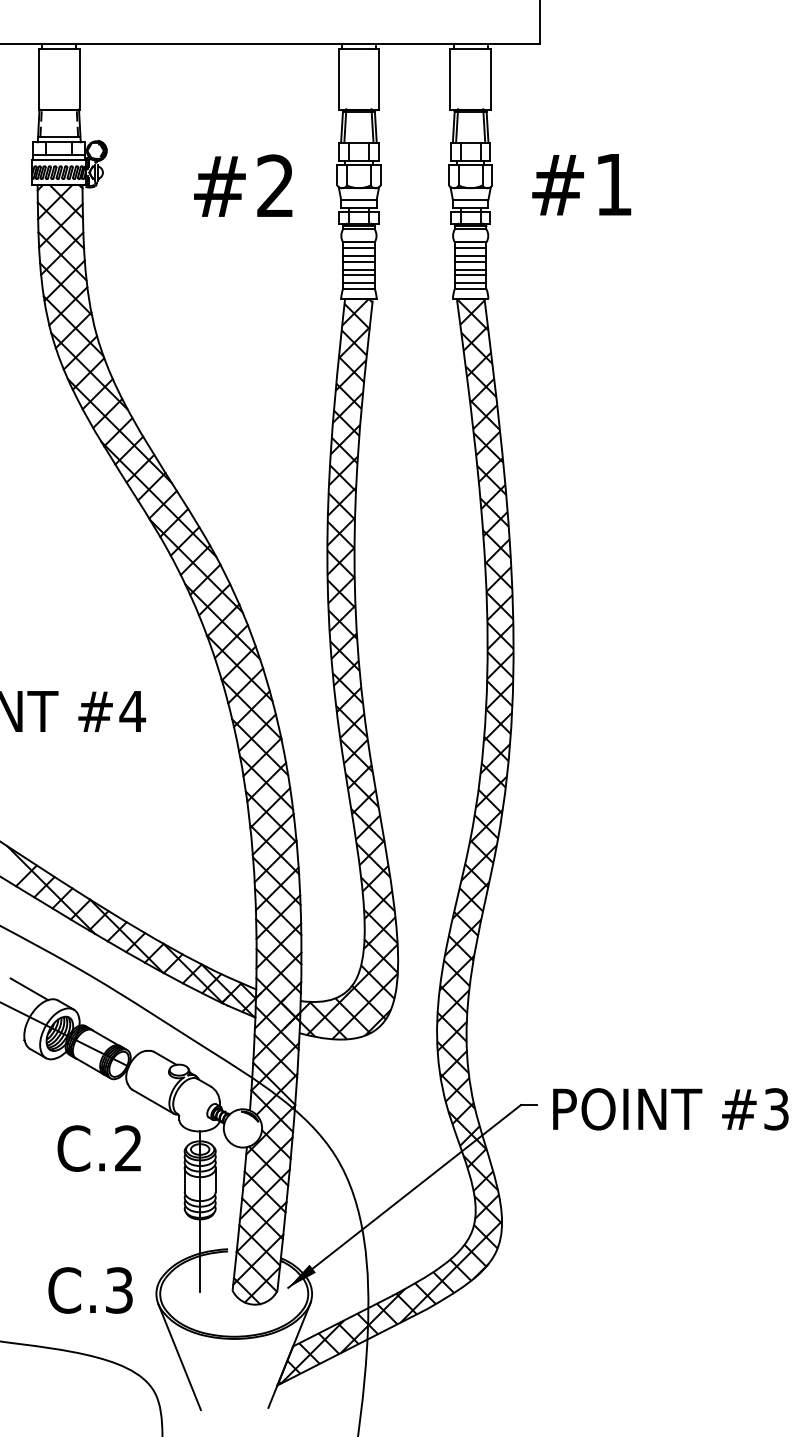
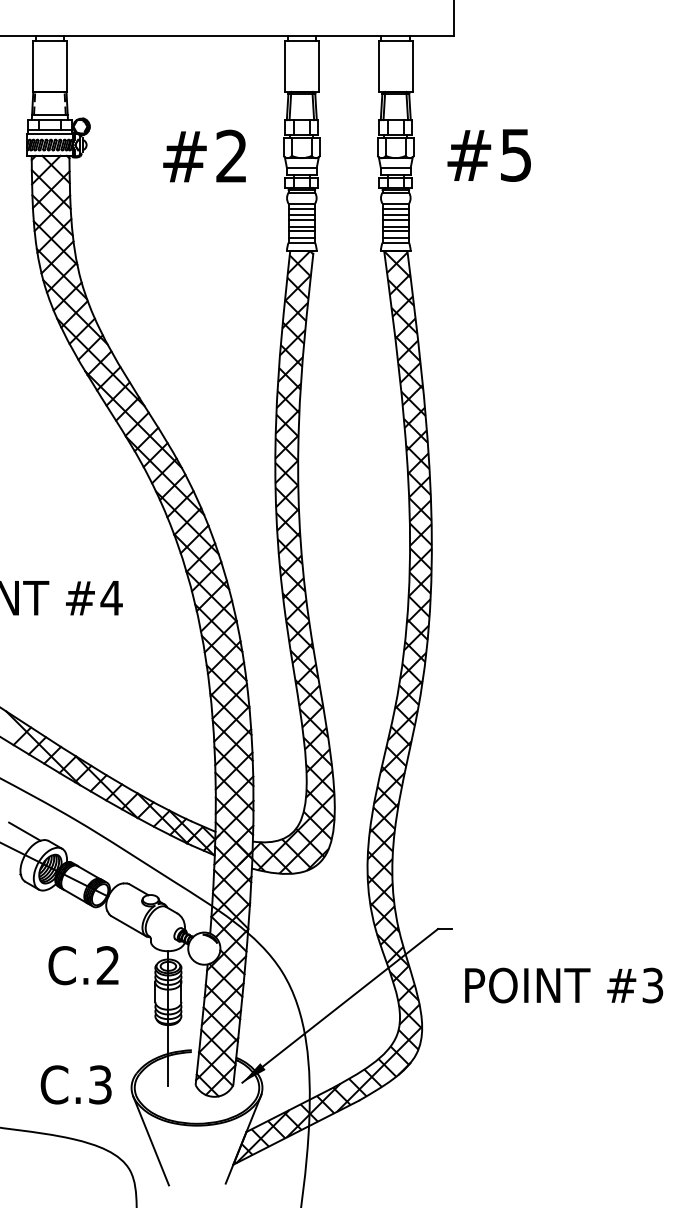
text: (613, 185) -> (515, 155), #1 -> #5
text: (671, 1109) -> (564, 985), moved

